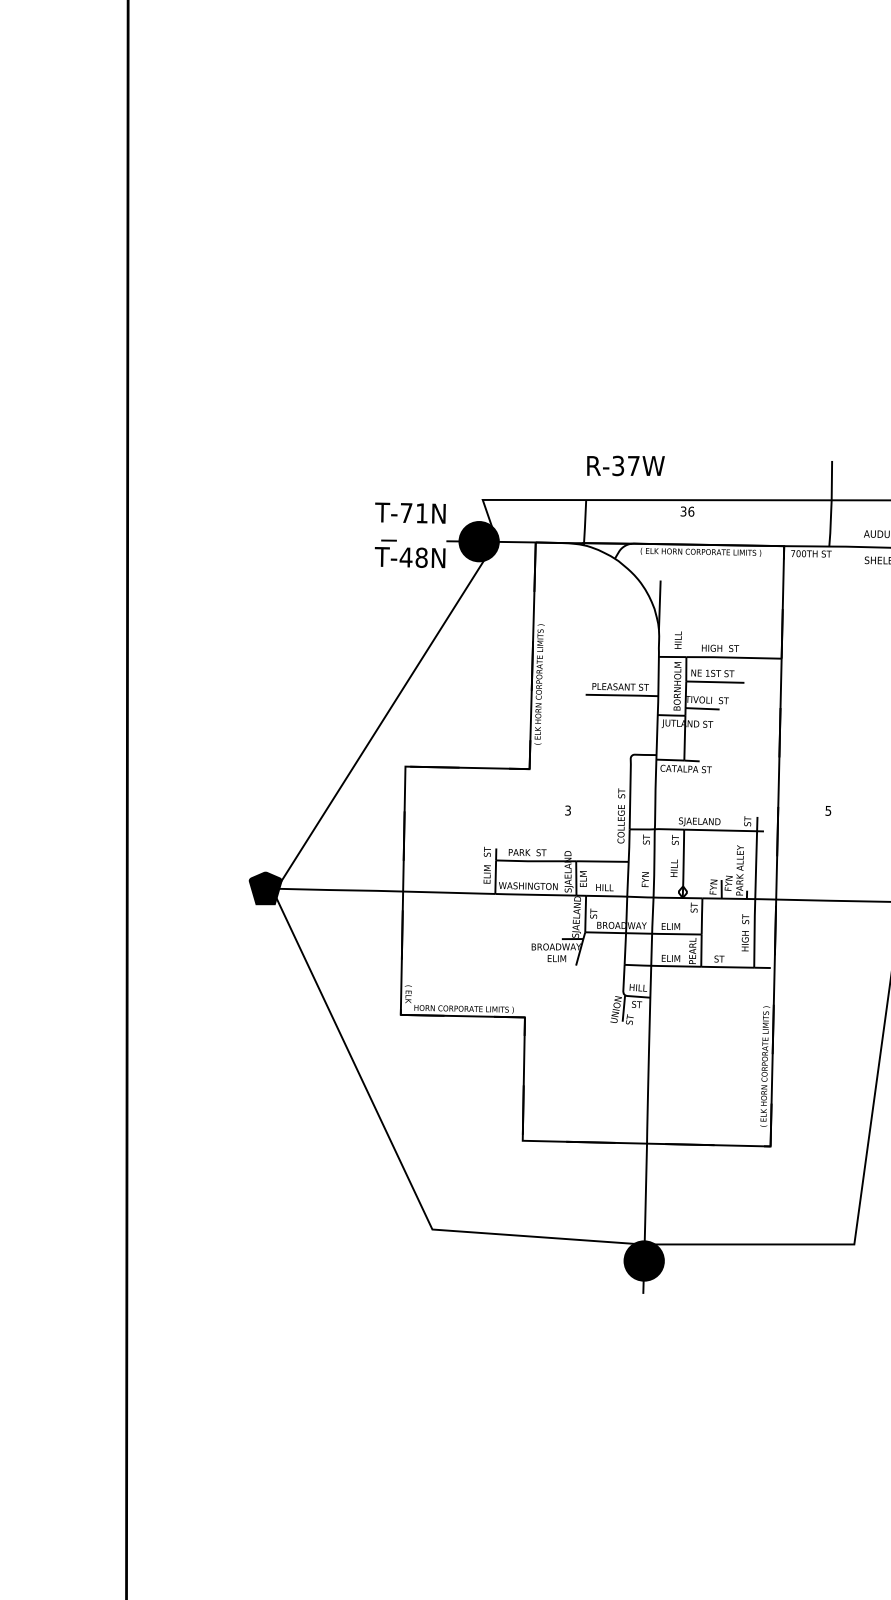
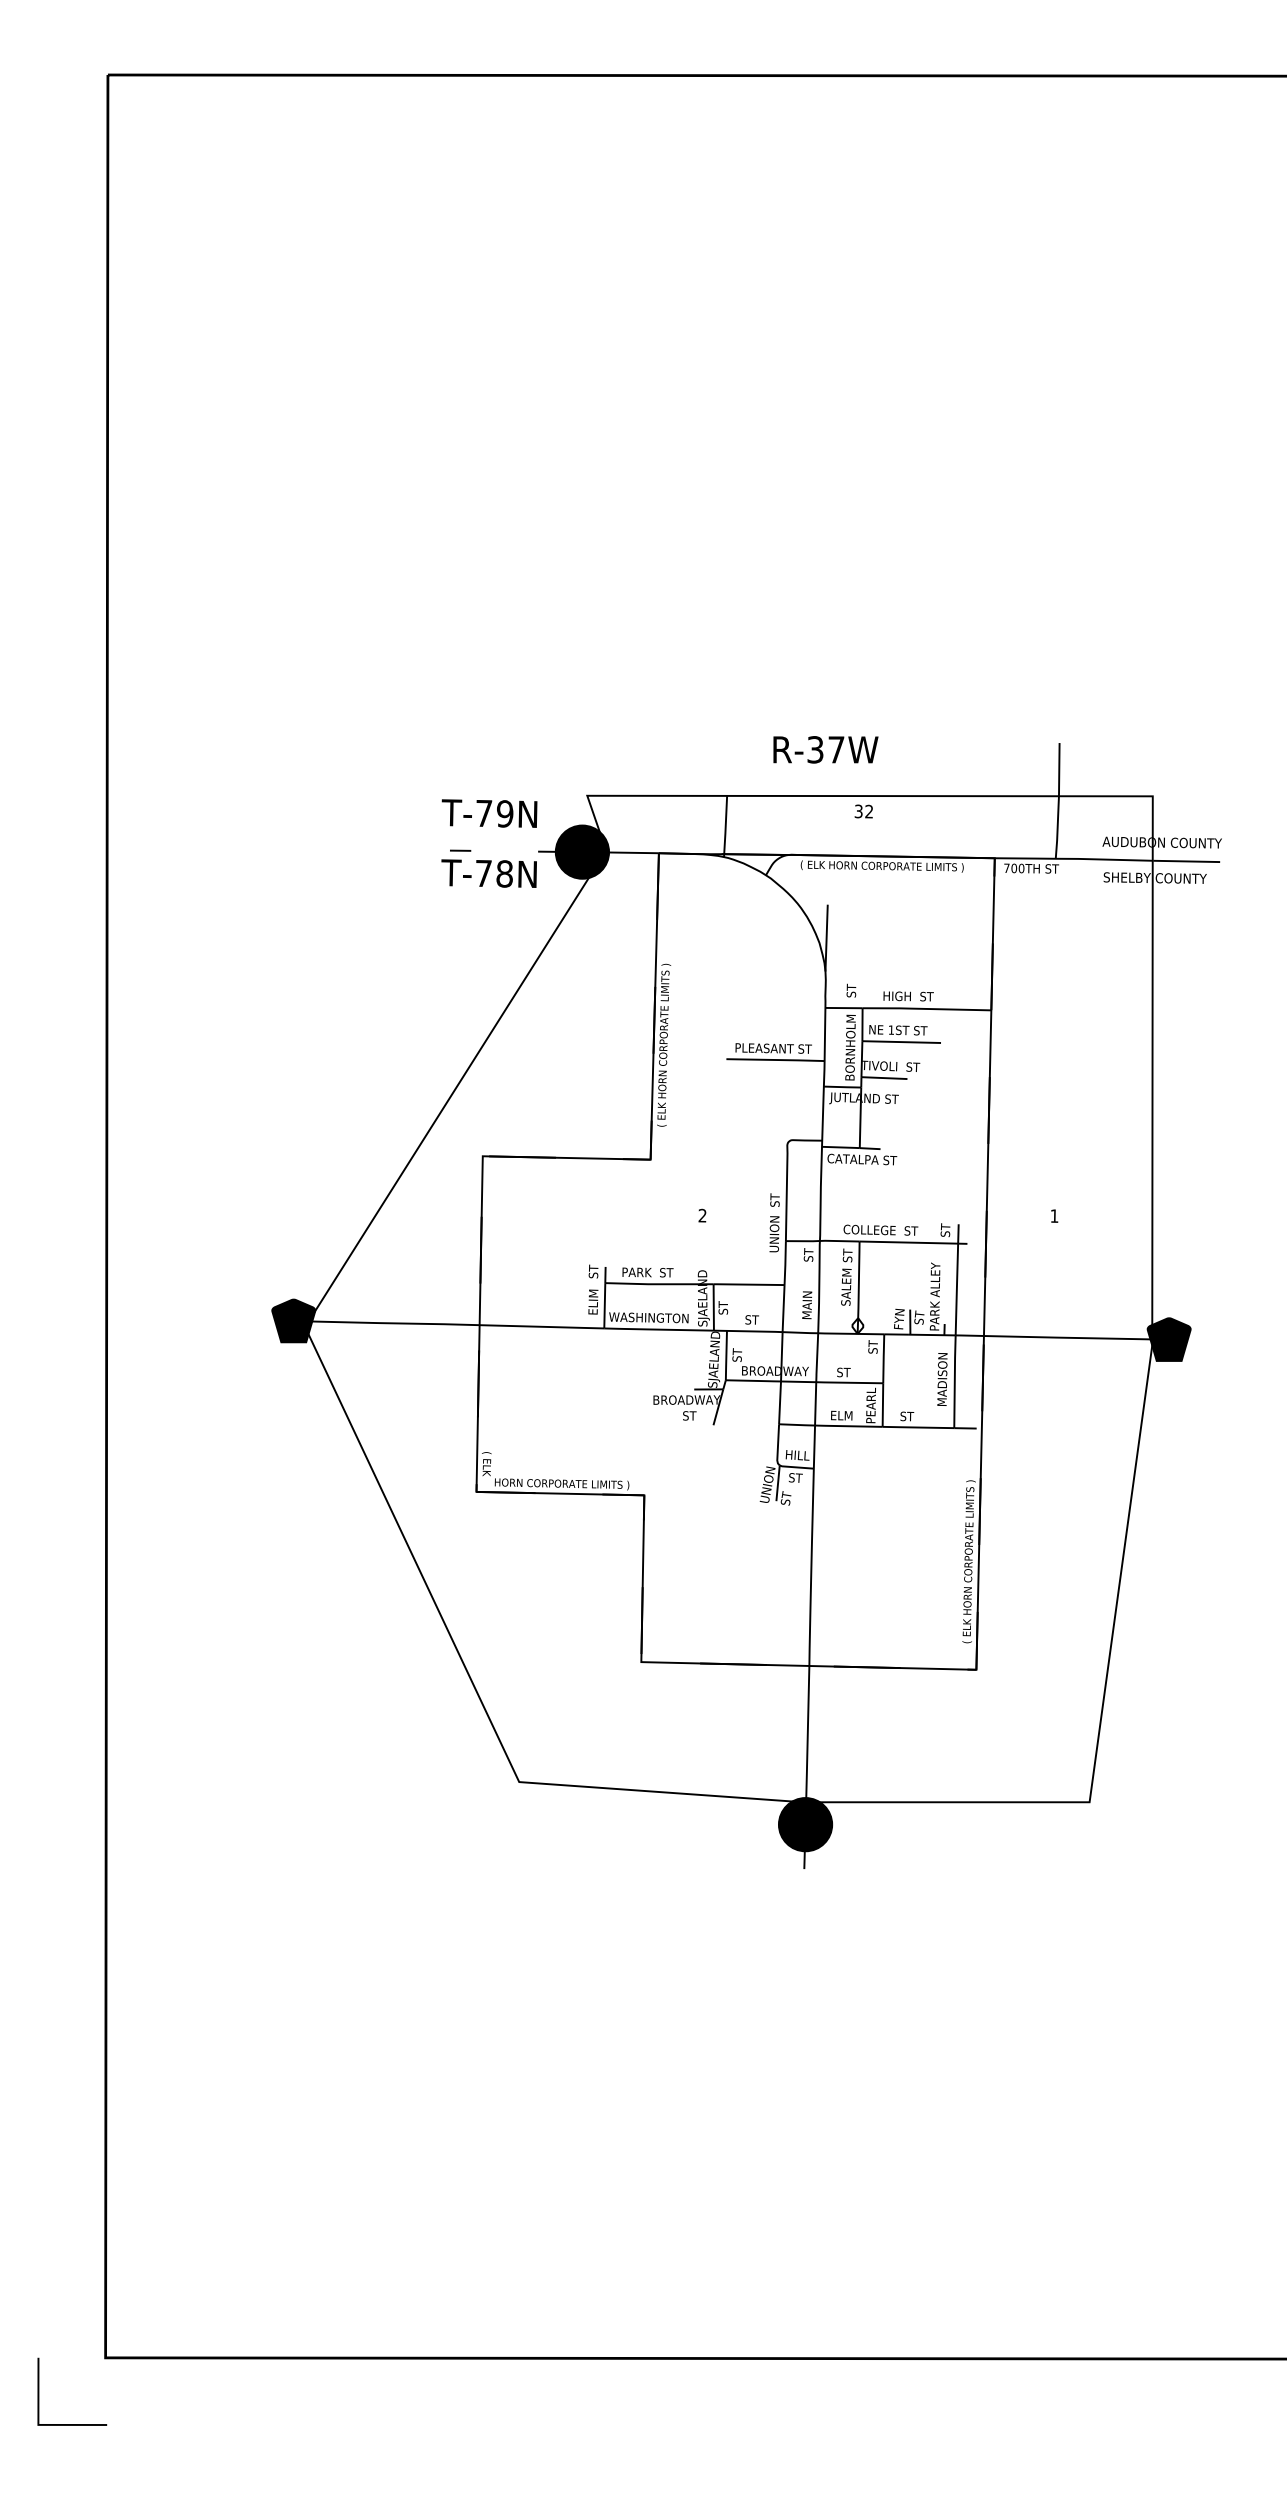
text: (625, 465) -> (825, 749), moved
text: (691, 511) -> (869, 811), 36 -> 32
text: (422, 513) -> (505, 813), T-71N -> T-79N
text: (405, 557) -> (483, 873), T-48N -> T-78N
text: (678, 640) -> (851, 985), HILL -> ST
text: (567, 810) -> (702, 1215), 3 -> 2
text: (828, 810) -> (1054, 1215), 5 -> 1
text: (621, 815) -> (774, 1222), COLLEGE  ST -> UNION  ST
text: (699, 821) -> (880, 1230), SJAELAND -> COLLEGE  ST
text: (674, 862) -> (846, 1286), HILL -> SALEM
text: (645, 876) -> (807, 1304), FYN -> MAIN
text: (583, 878) -> (723, 1307), ELM -> ST
text: (728, 882) -> (919, 1313), FYN -> ST
text: (604, 887) -> (752, 1319), HILL -> ST
text: (670, 926) -> (841, 1372), ELIM -> ST
text: (745, 931) -> (942, 1378), HIGH  ST -> MADISON
text: (556, 958) -> (687, 1415), ELIM -> ST
text: (670, 958) -> (841, 1415), ELIM -> ELM

